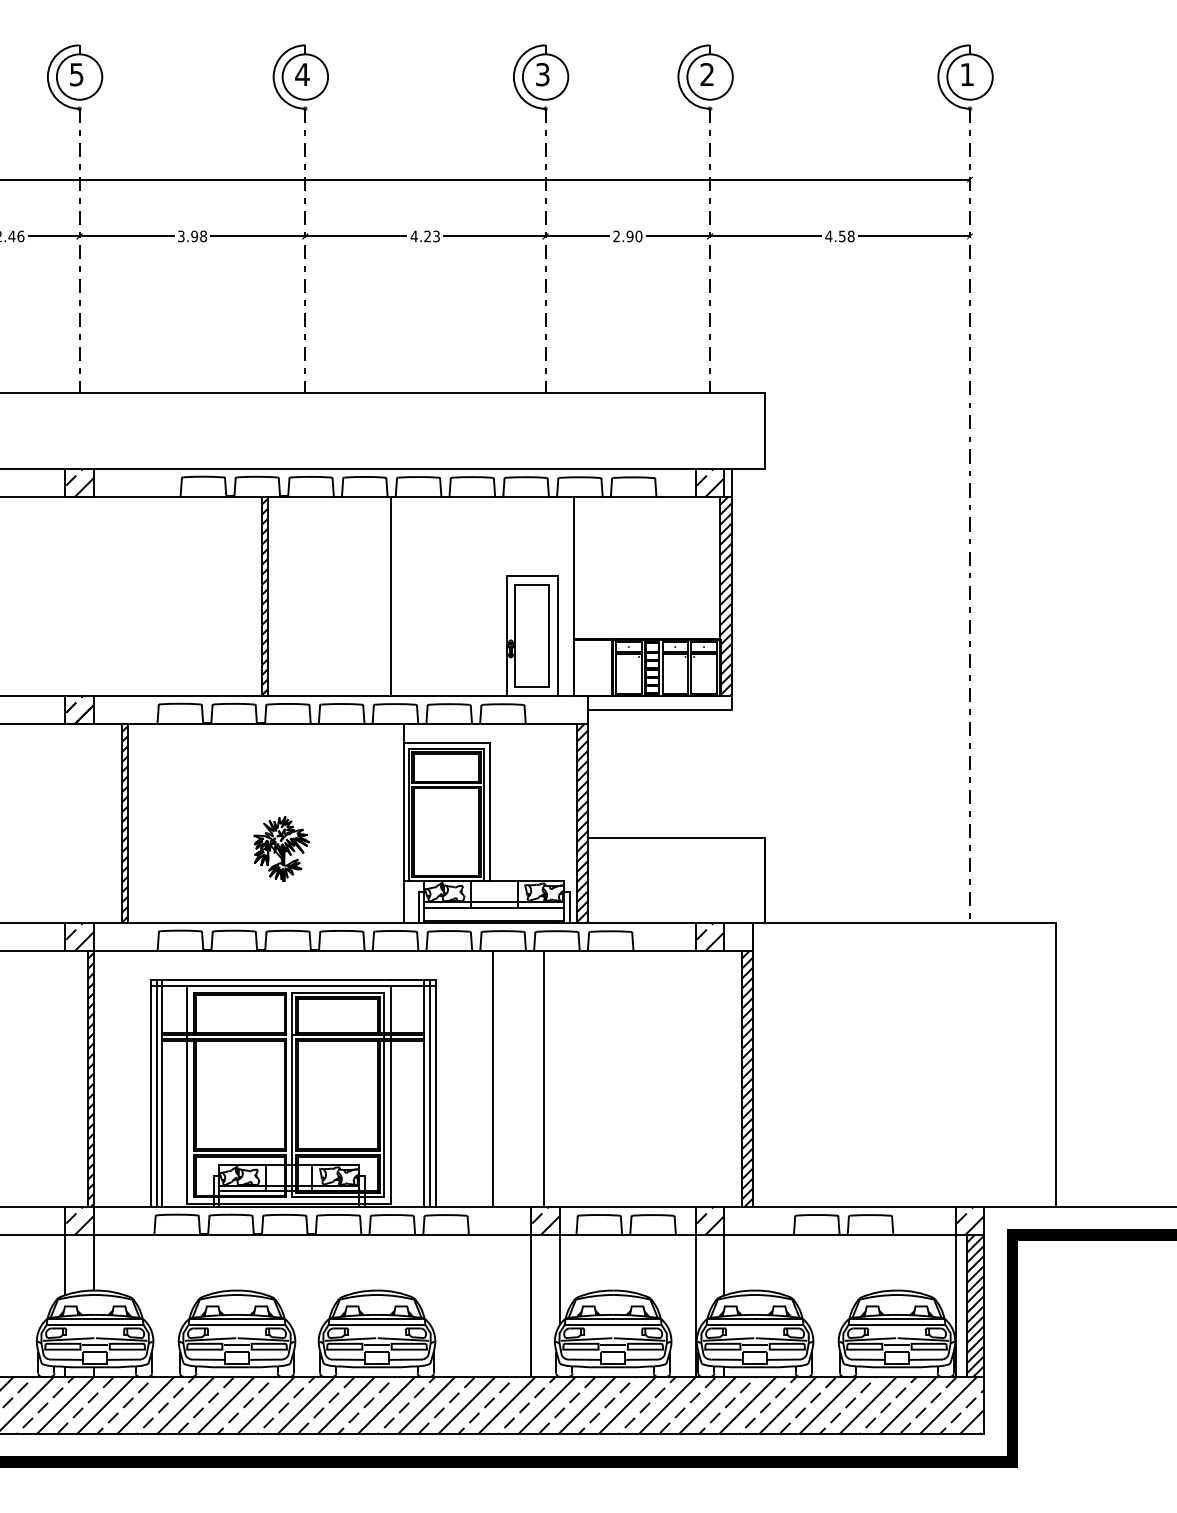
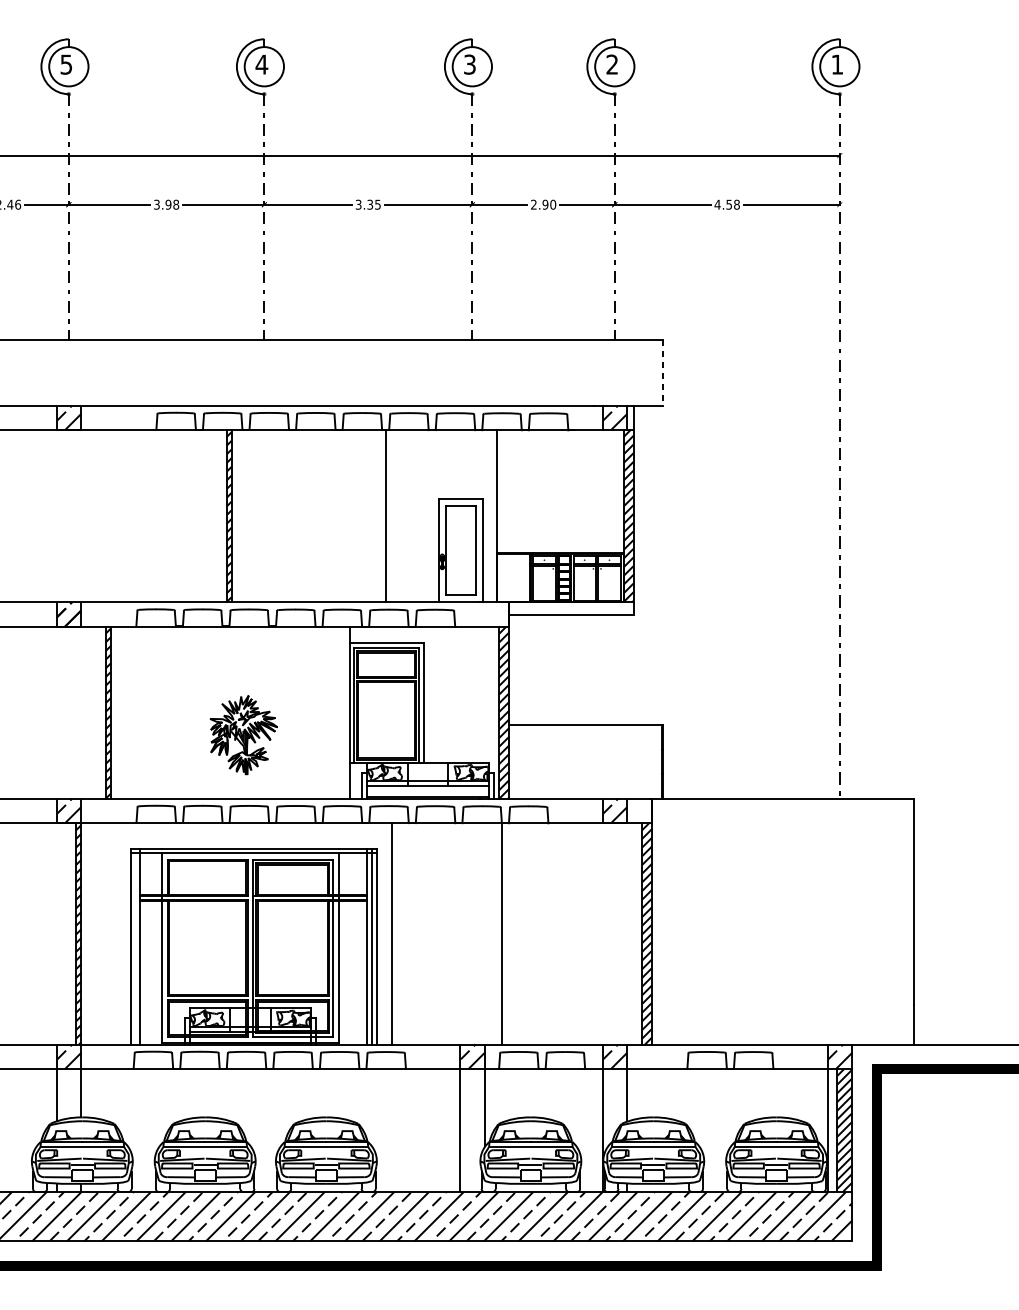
text: (424, 236) -> (367, 204), 4.23 -> 3.35
line: (765, 431) -> (662, 373), solid -> dashed
line: (390, 596) -> (385, 516), moved
part: (281, 848) -> (243, 734), size x1.4
line: (493, 1078) -> (391, 933), moved
line: (544, 1078) -> (502, 933), moved
line: (156, 1093) -> (135, 946), removed

